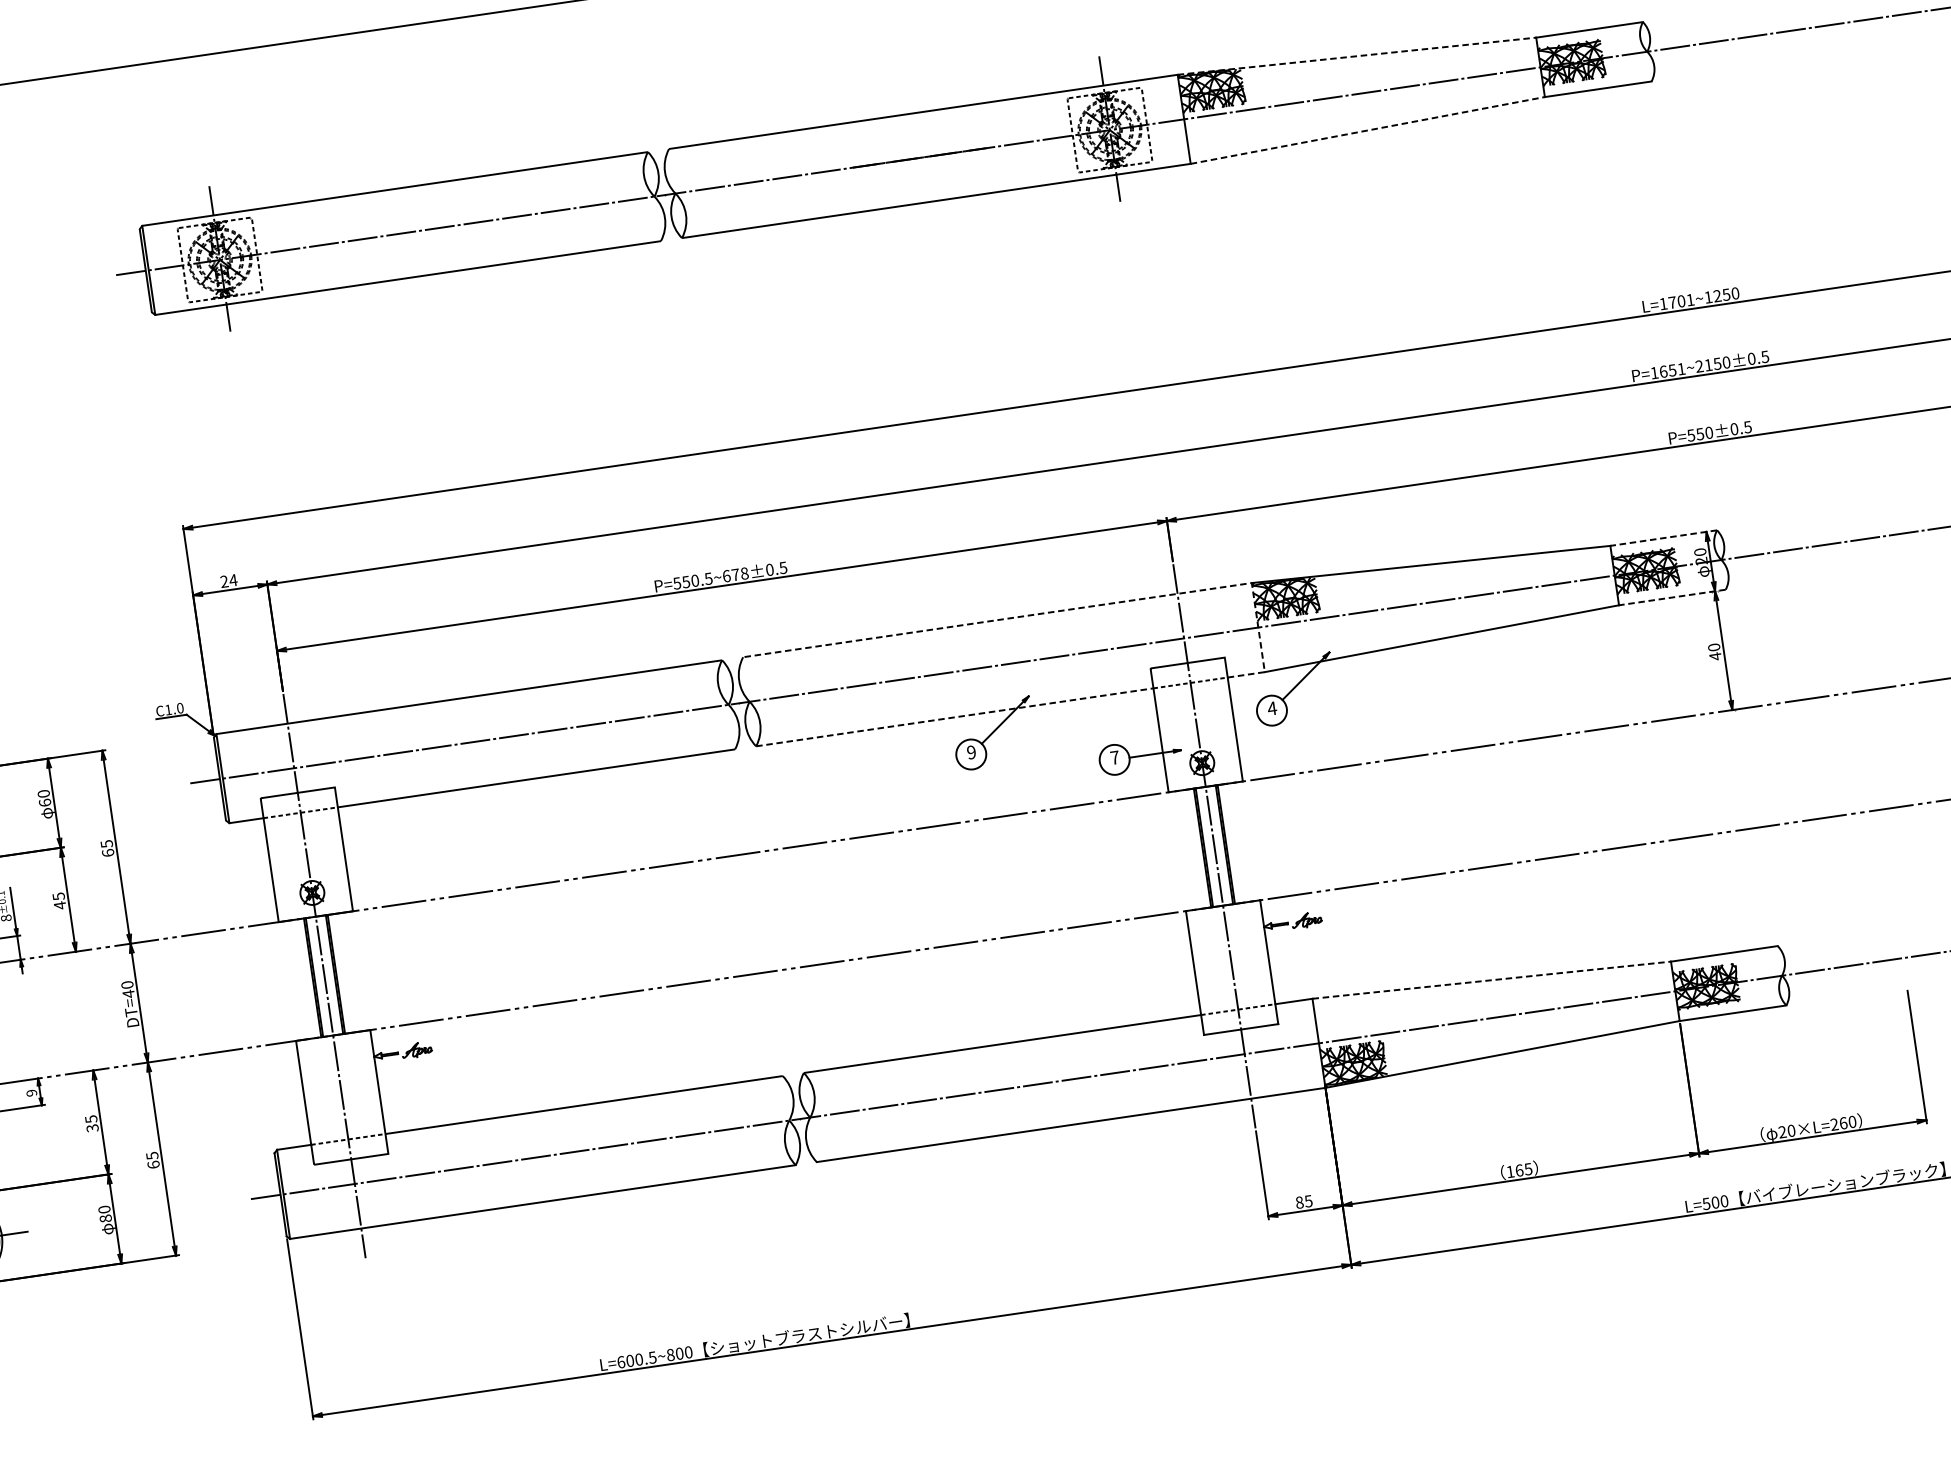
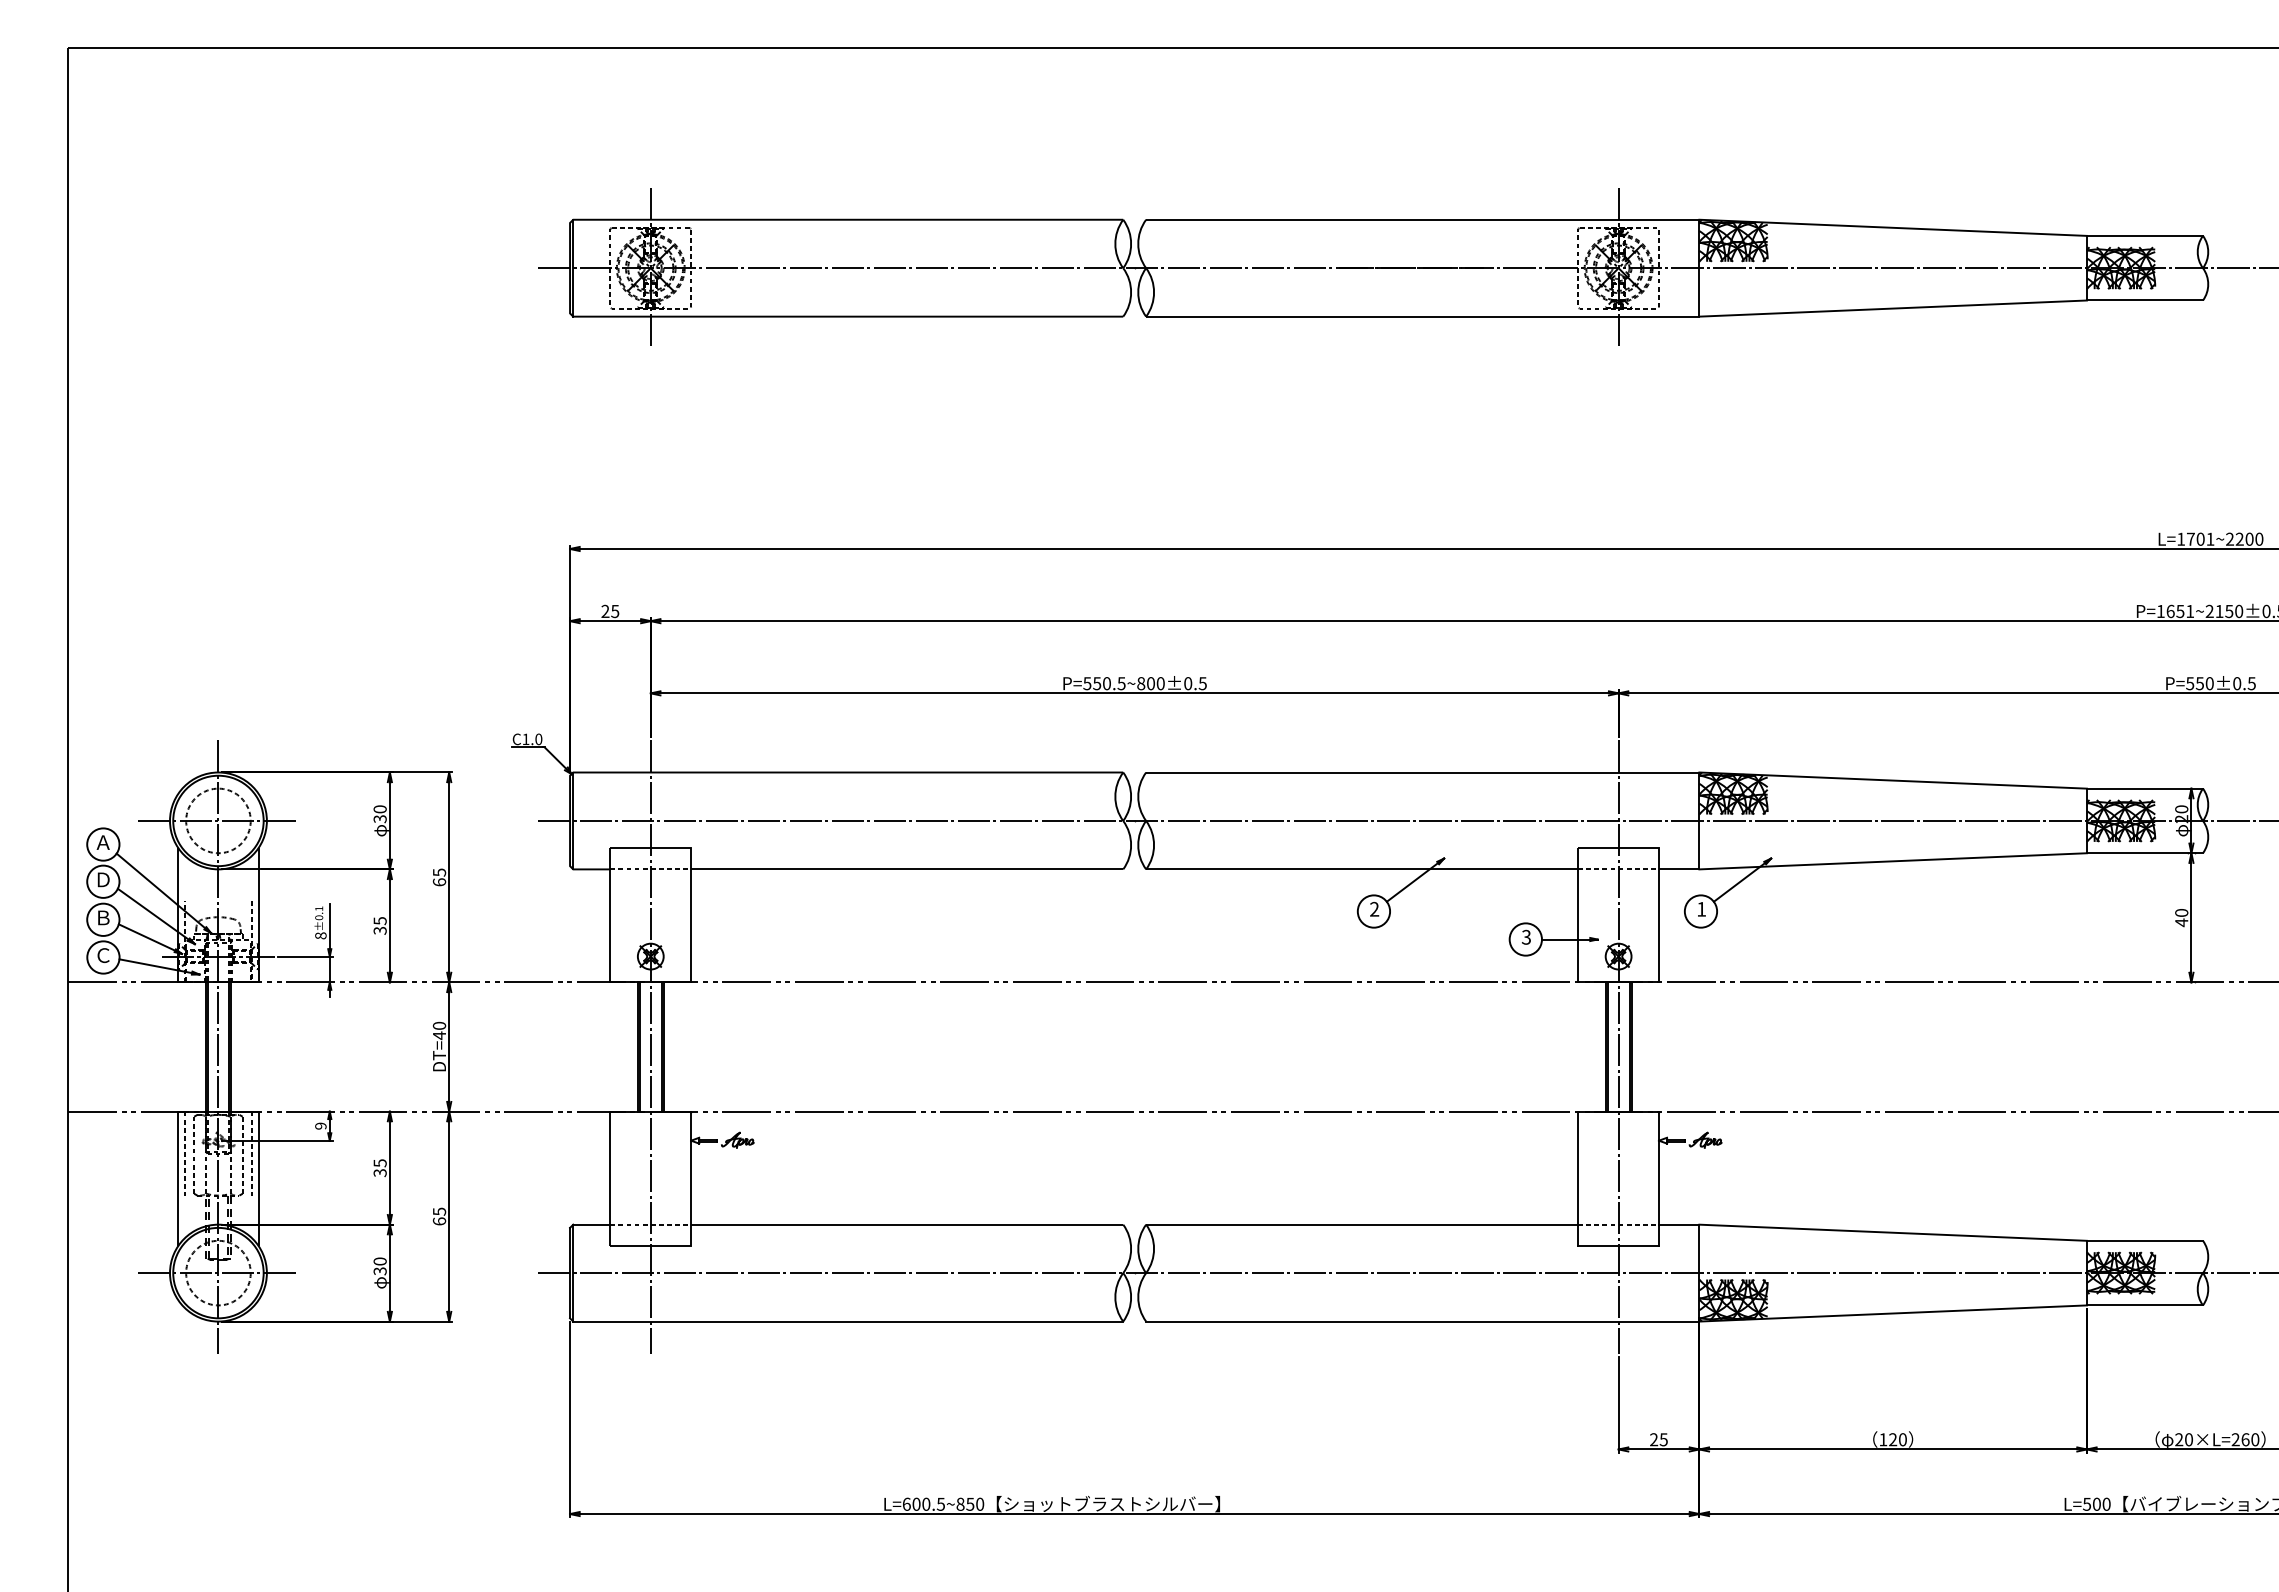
line: (1357, 55) -> (1893, 227), dashed -> solid
line: (1368, 130) -> (1893, 308), dashed -> solid
text: (1717, 295) -> (2239, 538), L=1701~1250 -> L=1701~2200
line: (1663, 538) -> (2144, 788), dashed -> solid
text: (735, 574) -> (1150, 683), P=550.5~678±0.5 -> P=550.5~800±0.5
text: (232, 580) -> (614, 611), 24 -> 25
line: (1671, 597) -> (2144, 853), dashed -> solid
line: (1061, 610) -> (1492, 772), dashed -> solid
text: (1272, 708) -> (1701, 909), 4 -> 1
line: (955, 717) -> (1362, 869), dashed -> solid
text: (971, 752) -> (1374, 909), 9 -> 2
text: (1114, 757) -> (1526, 936), 7 -> 3
text: (44, 803) -> (379, 819), 60 -> 30
text: (59, 905) -> (379, 930), 45 -> 35
line: (1492, 979) -> (1893, 1232), dashed -> solid
text: (1523, 1169) -> (1897, 1439), 165 -> 120
text: (1300, 1202) -> (1654, 1439), 85 -> 25
text: (105, 1218) -> (379, 1271), 80 -> 30
text: (679, 1352) -> (970, 1503), L=600.5~800 -> L=600.5~850

